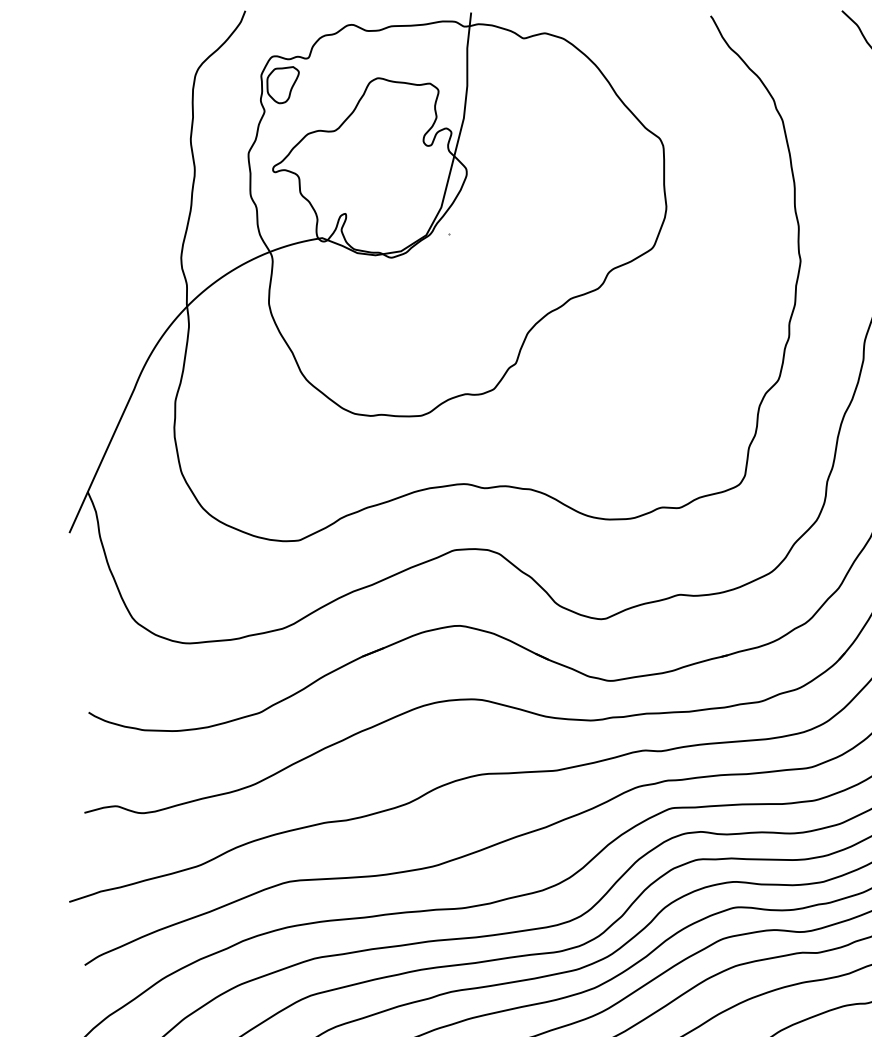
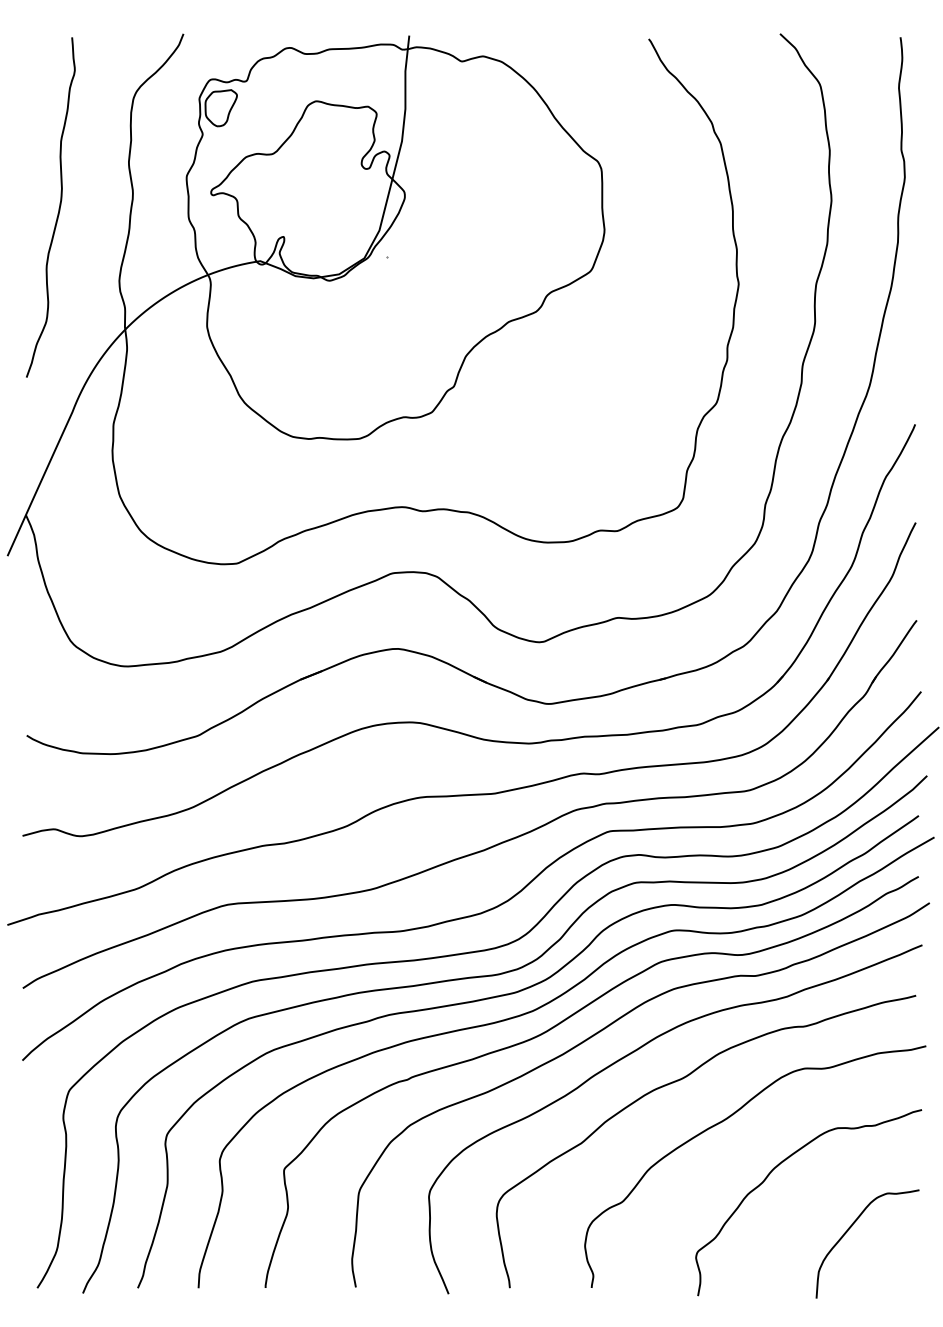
curve: (120, 185) -> (58, 208), added

